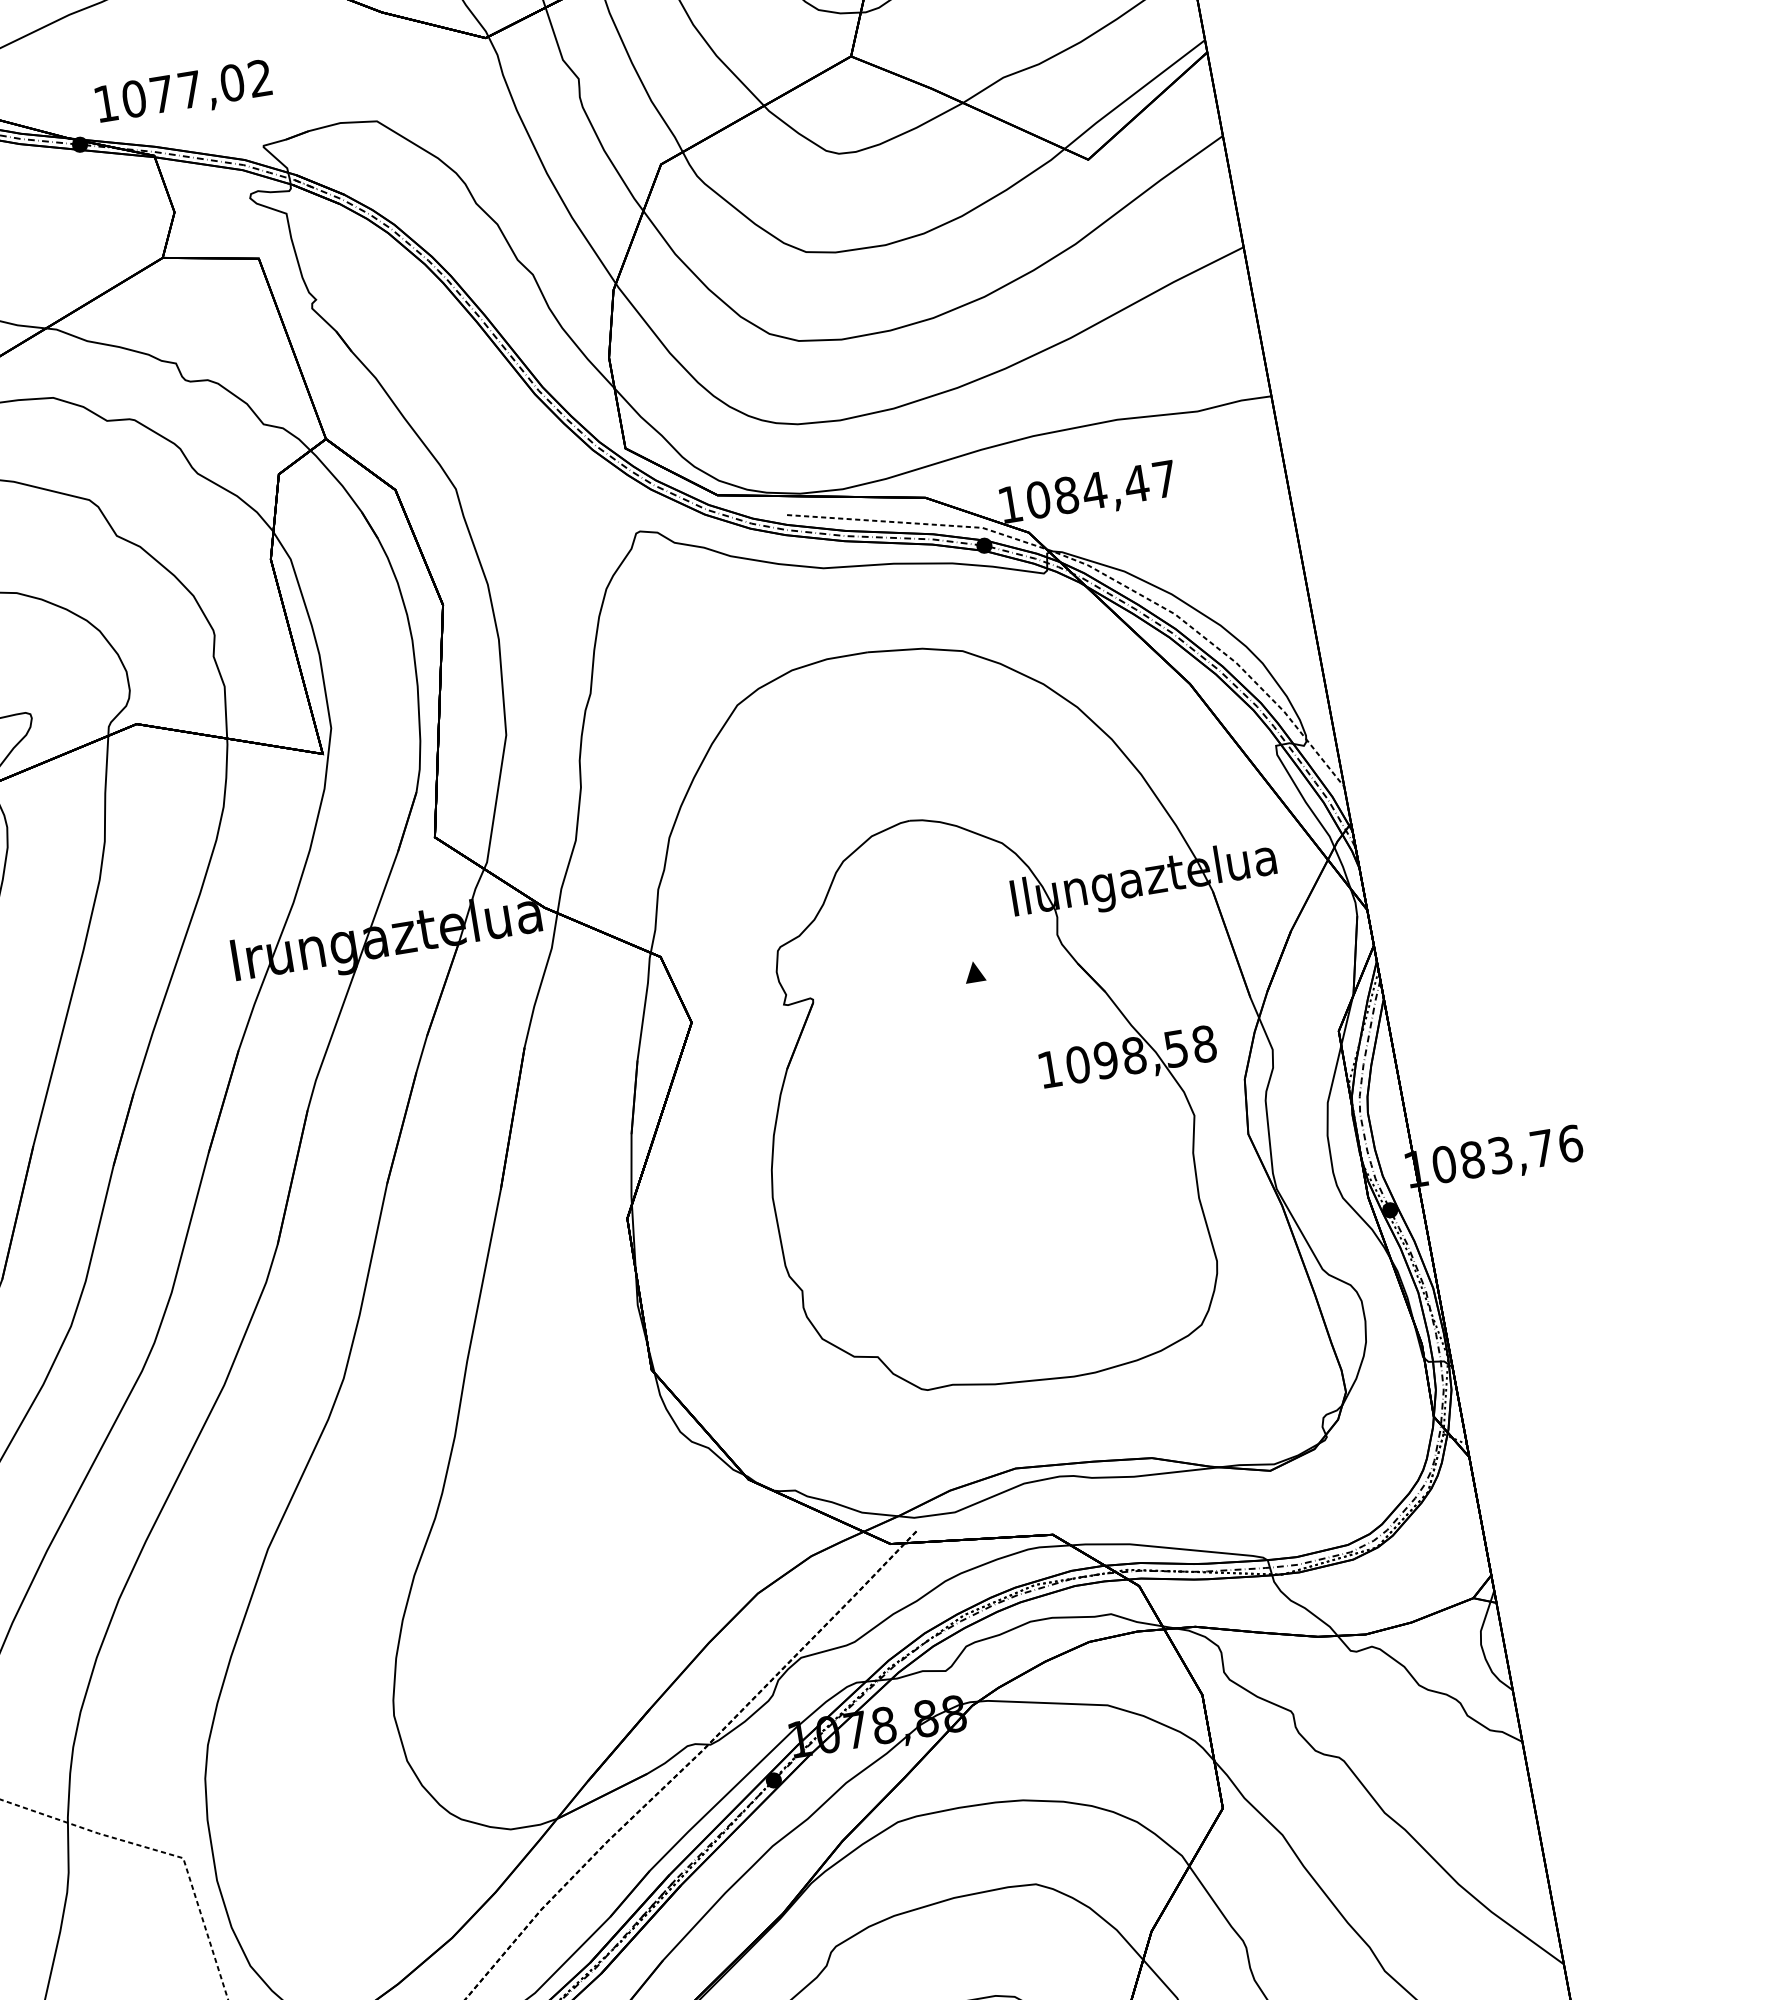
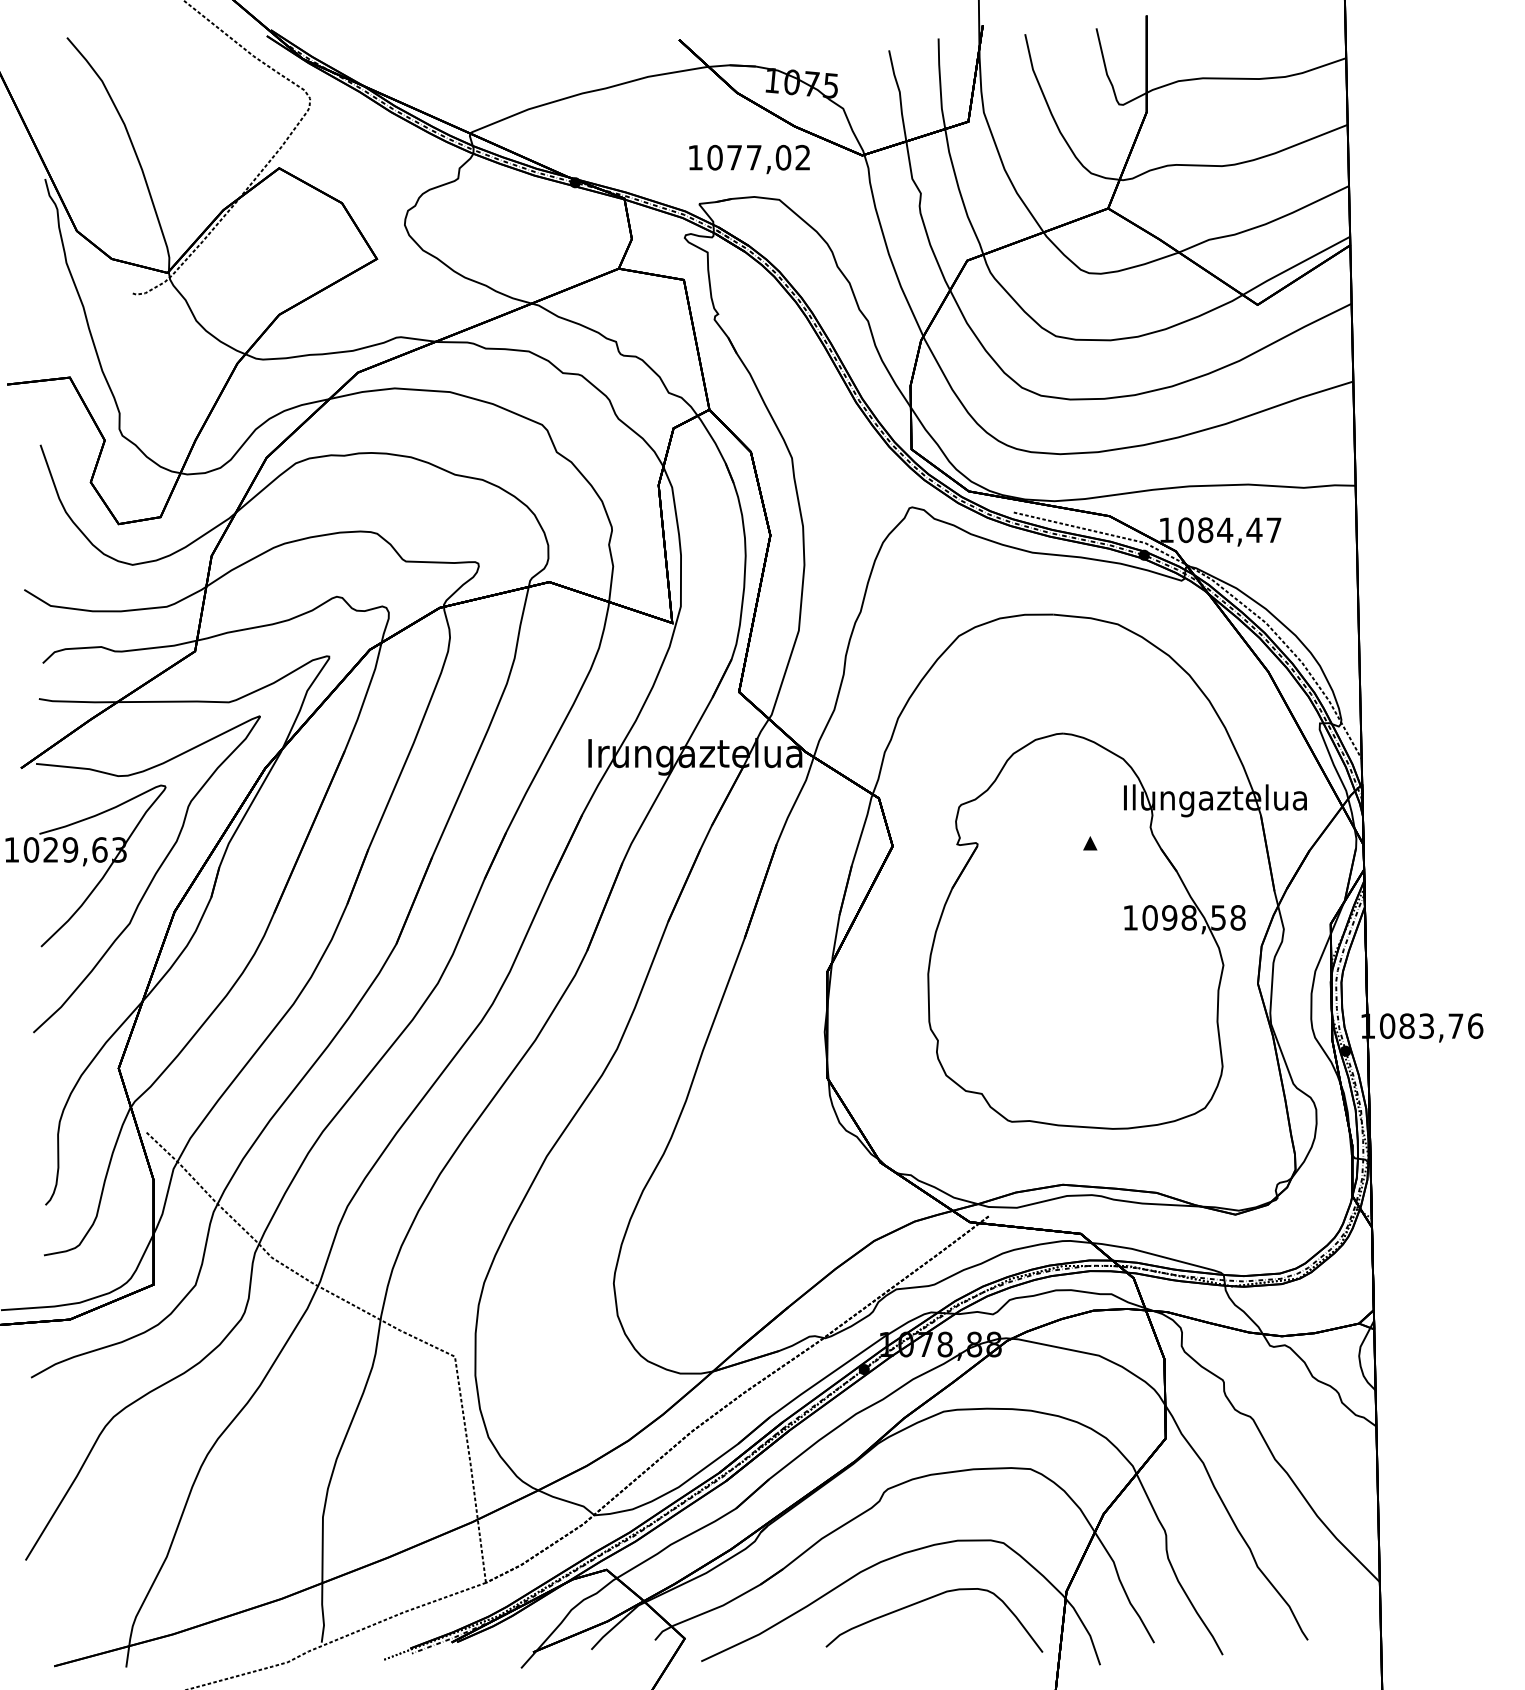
text: (183, 93) -> (749, 159), moved

